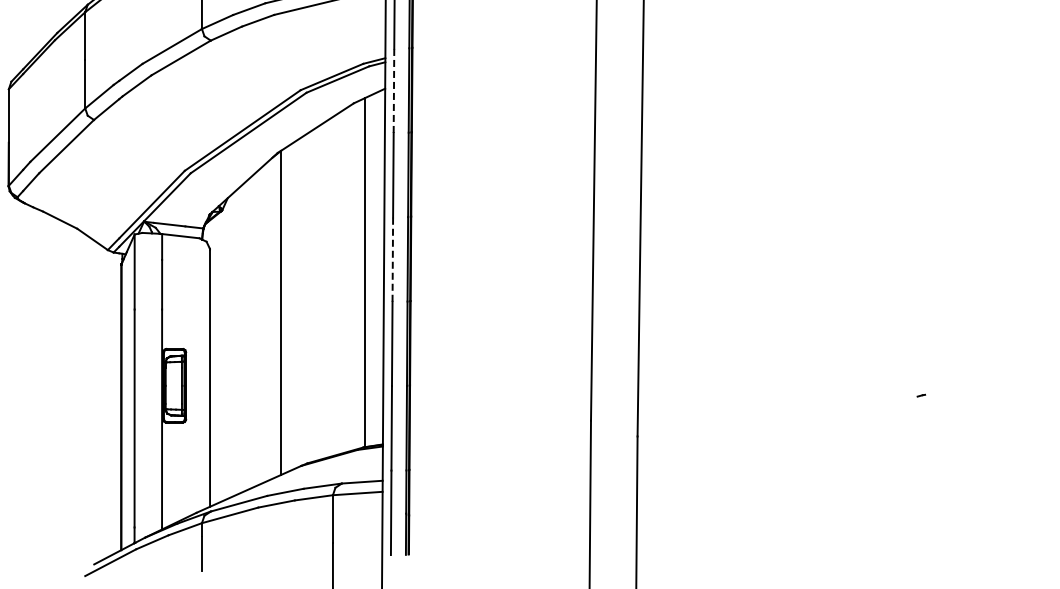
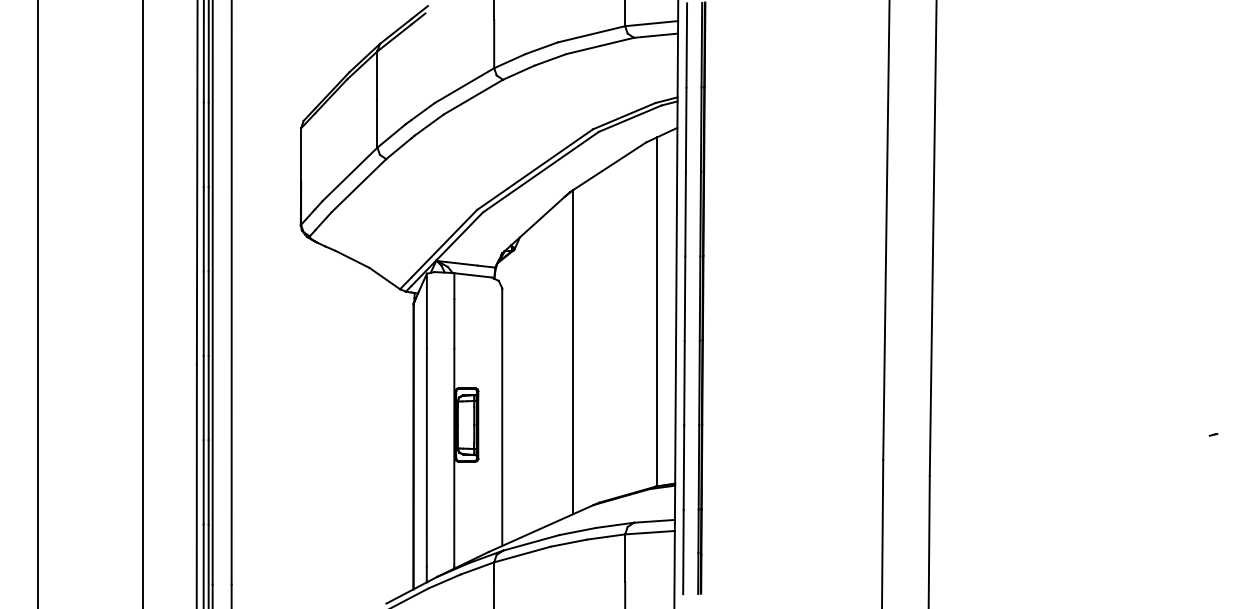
line: (394, 90) -> (686, 129), dashed -> solid
line: (393, 259) -> (685, 298), dashed -> solid

